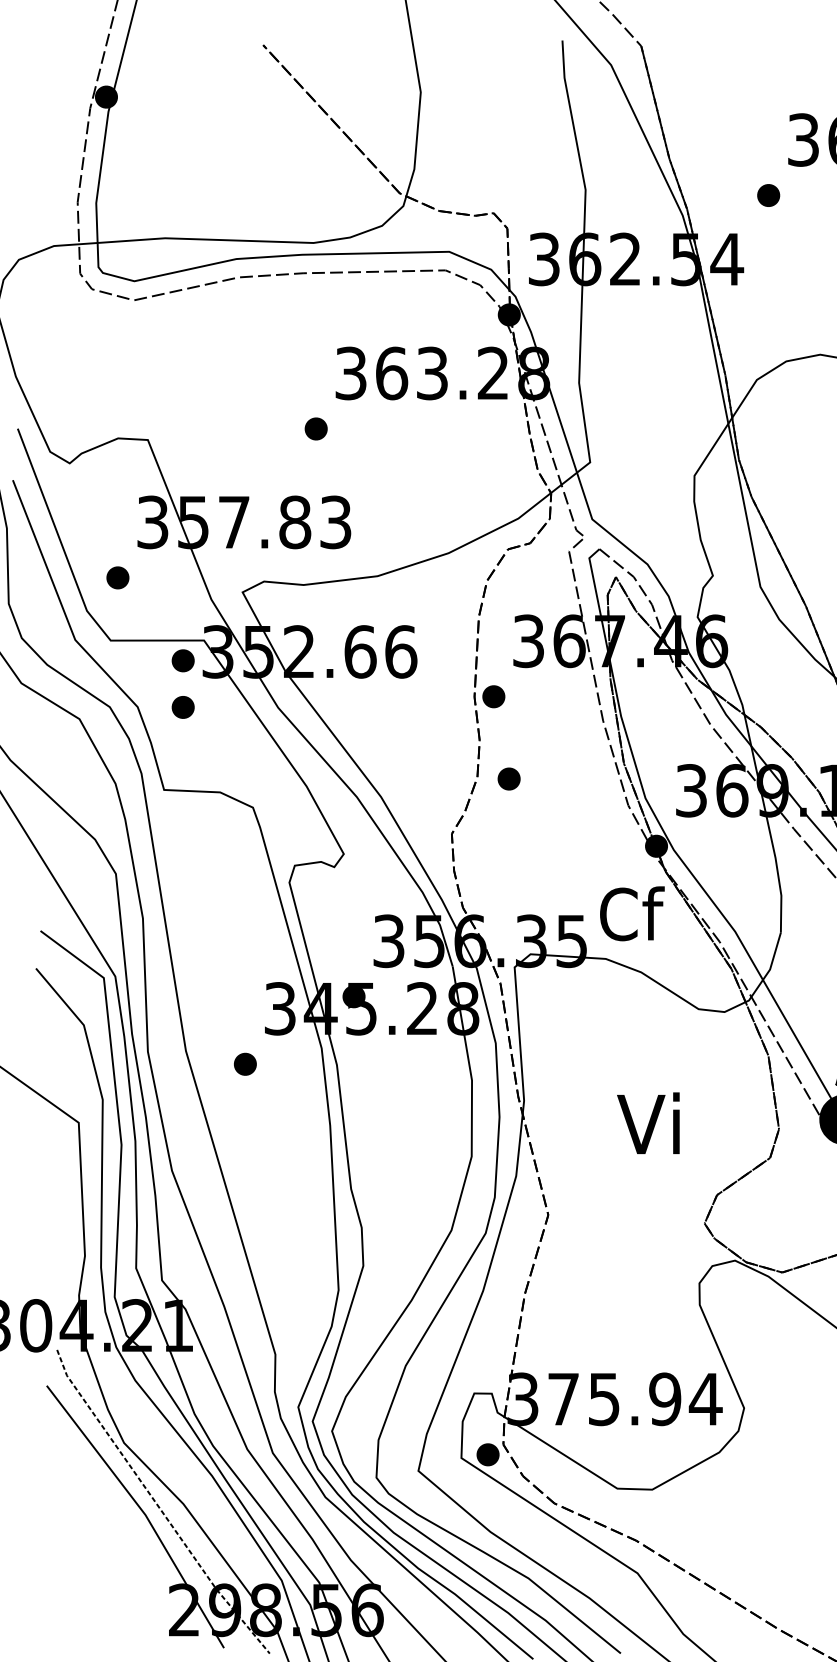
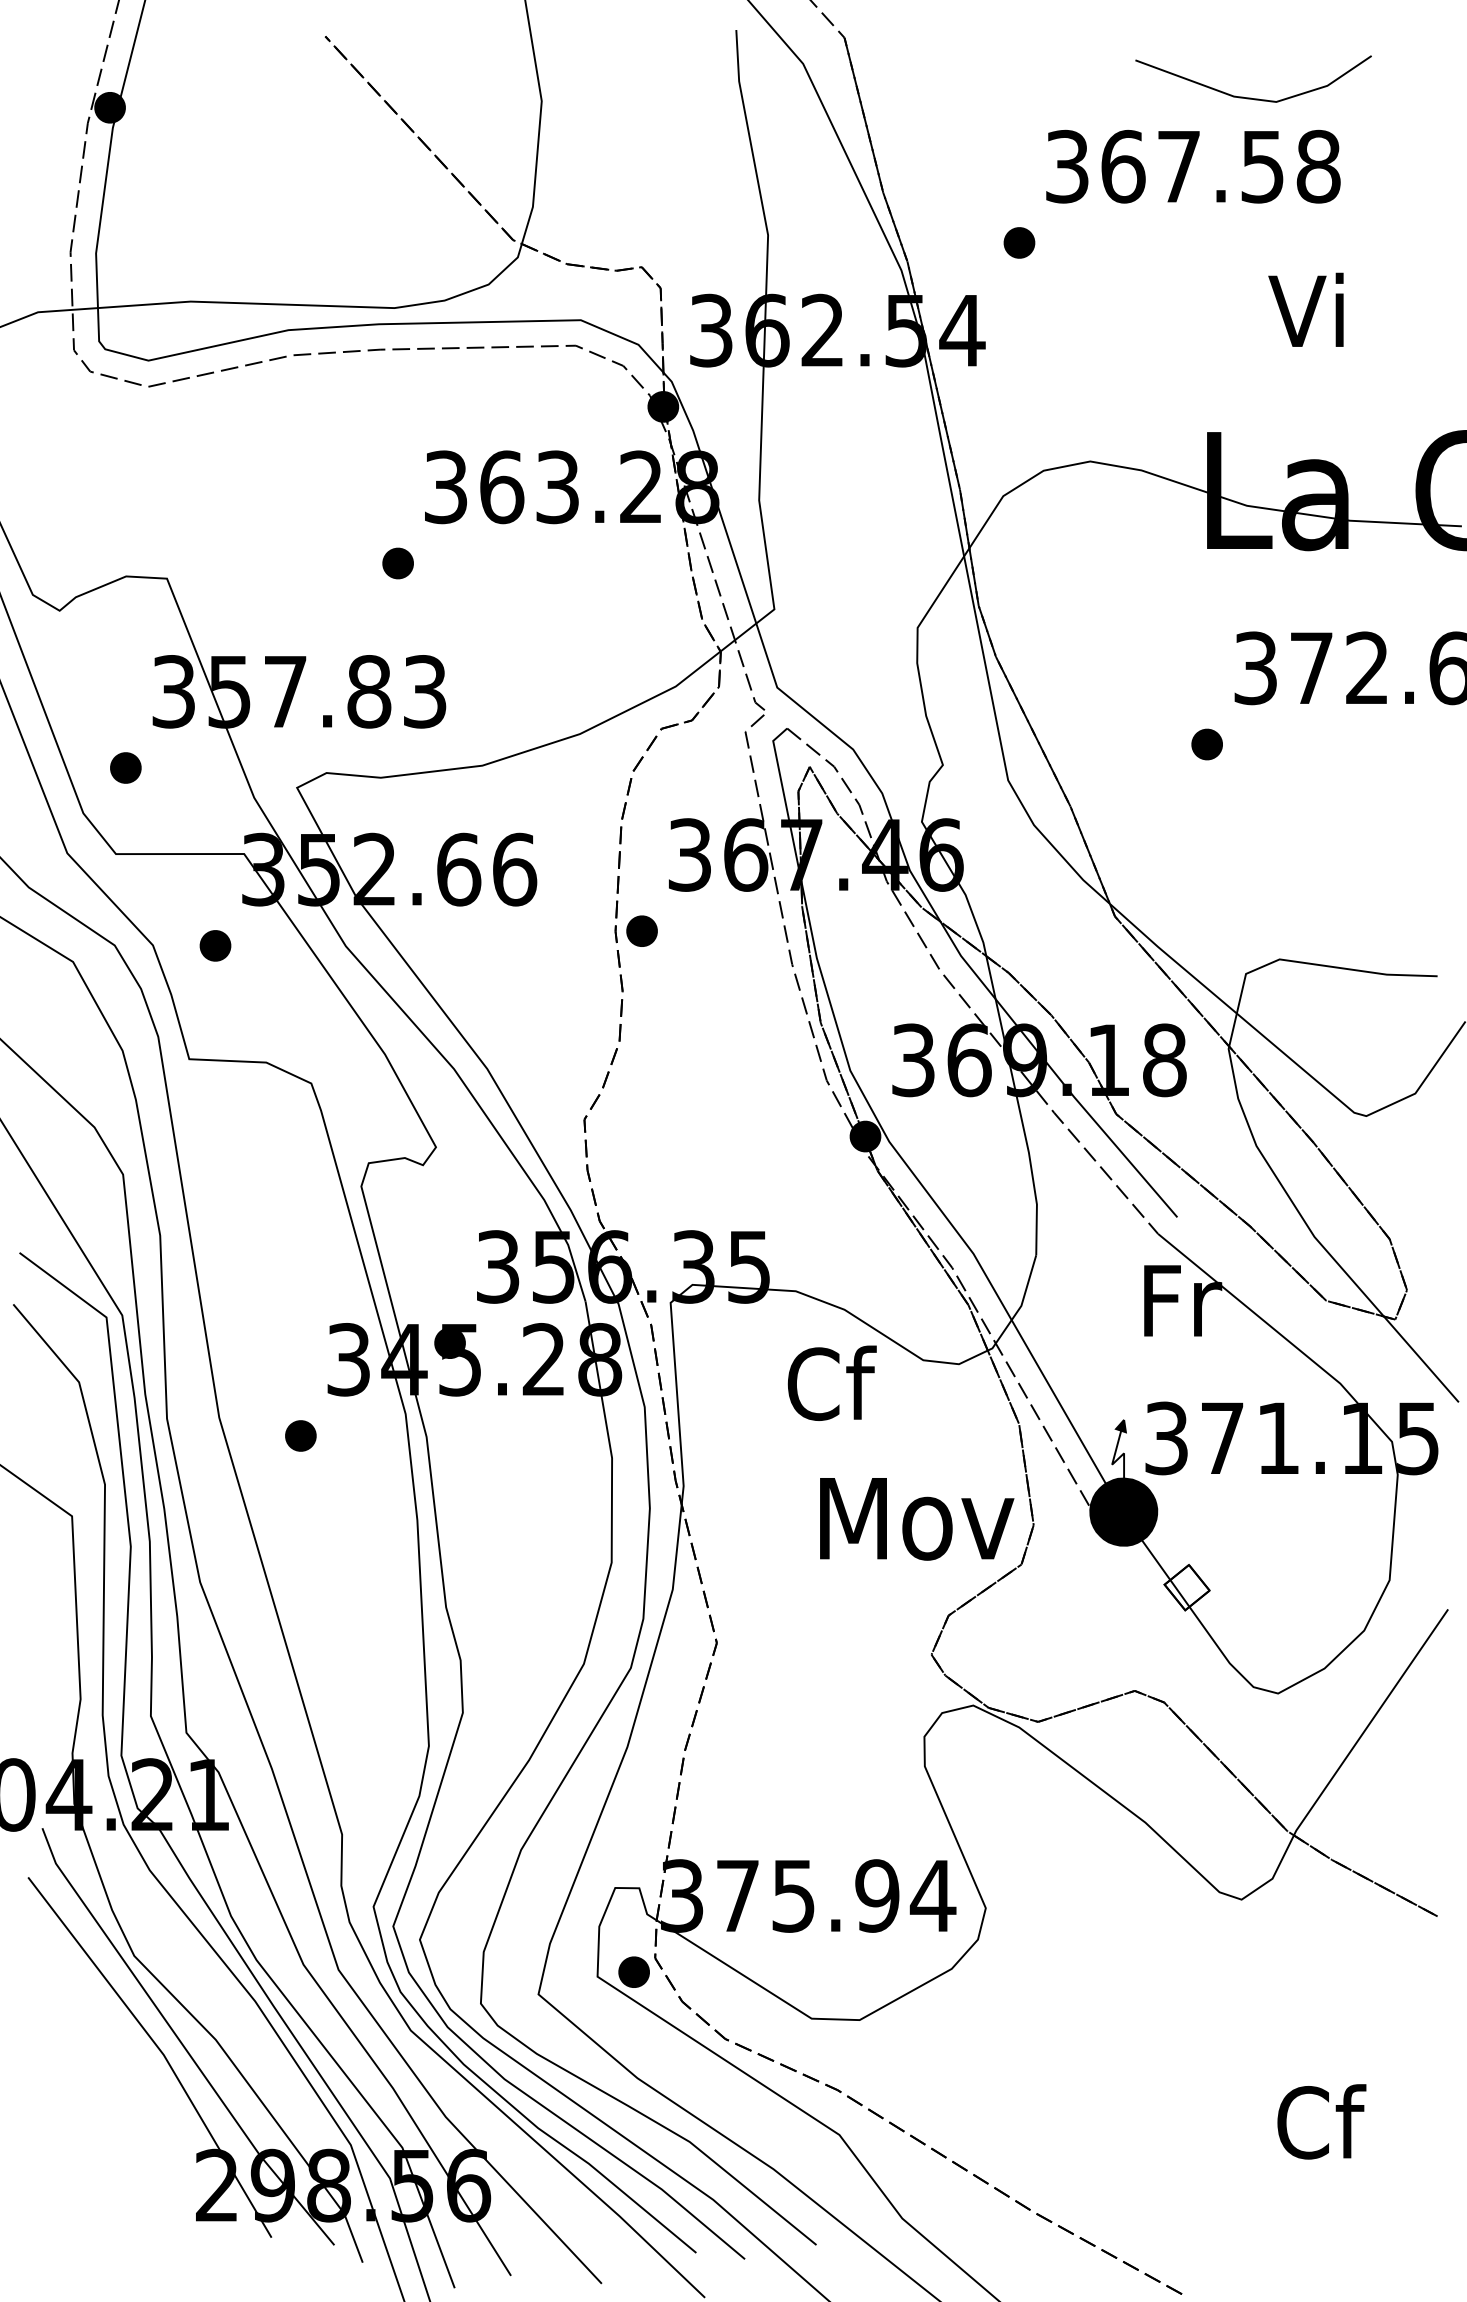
part: (183, 660) -> (215, 881), removed
part: (508, 778) -> (662, 1043), removed
text: (631, 913) -> (831, 1382), moved
text: (690, 1123) -> (912, 1517), Vi -> Mov
line: (157, 1505) -> (180, 2042), dashed -> solid

